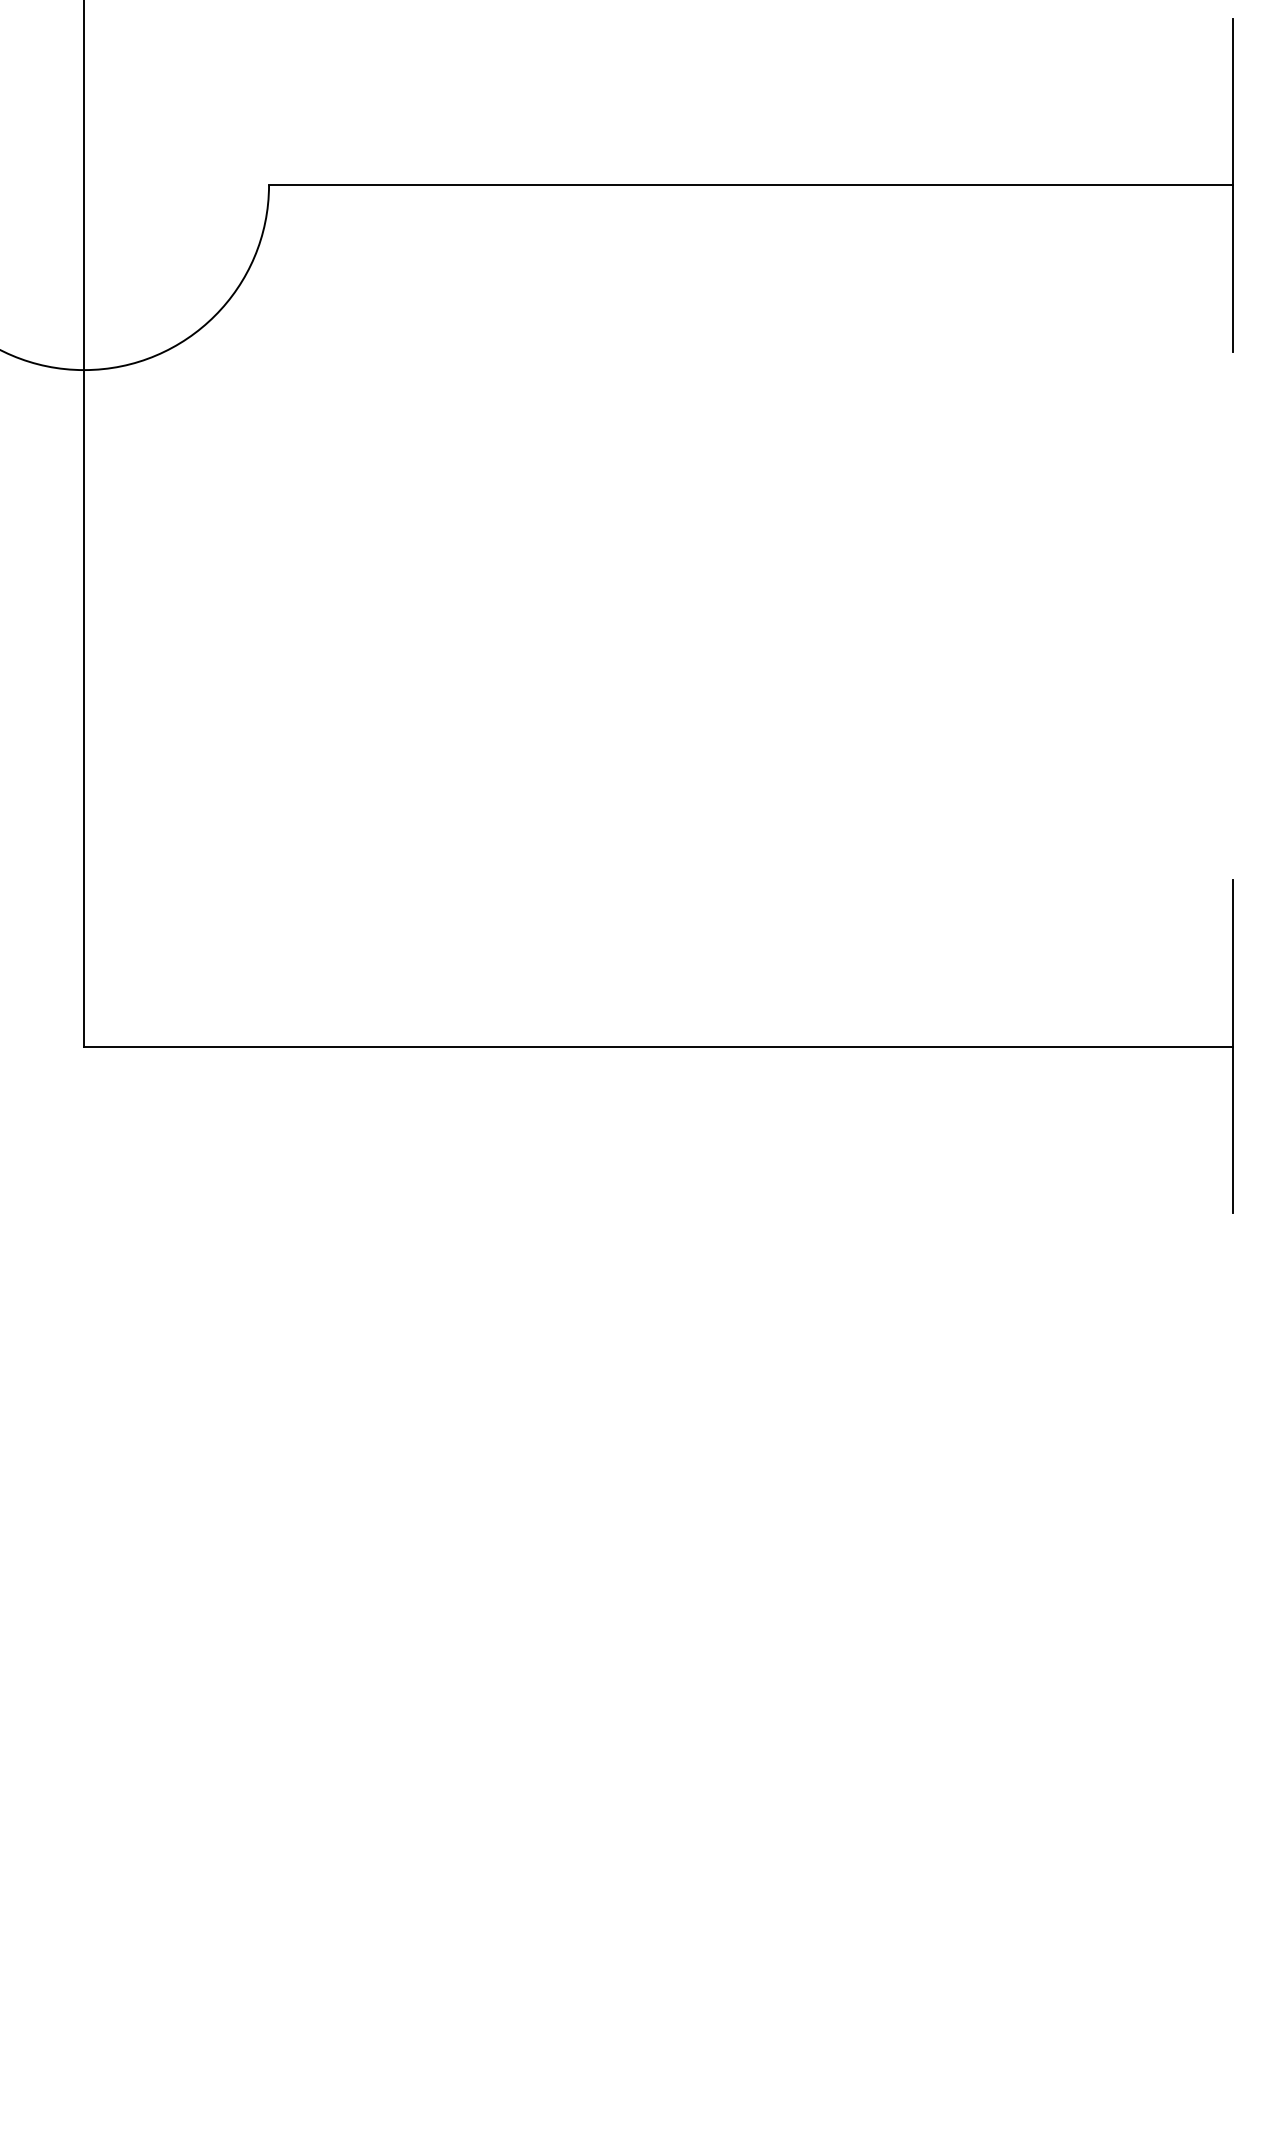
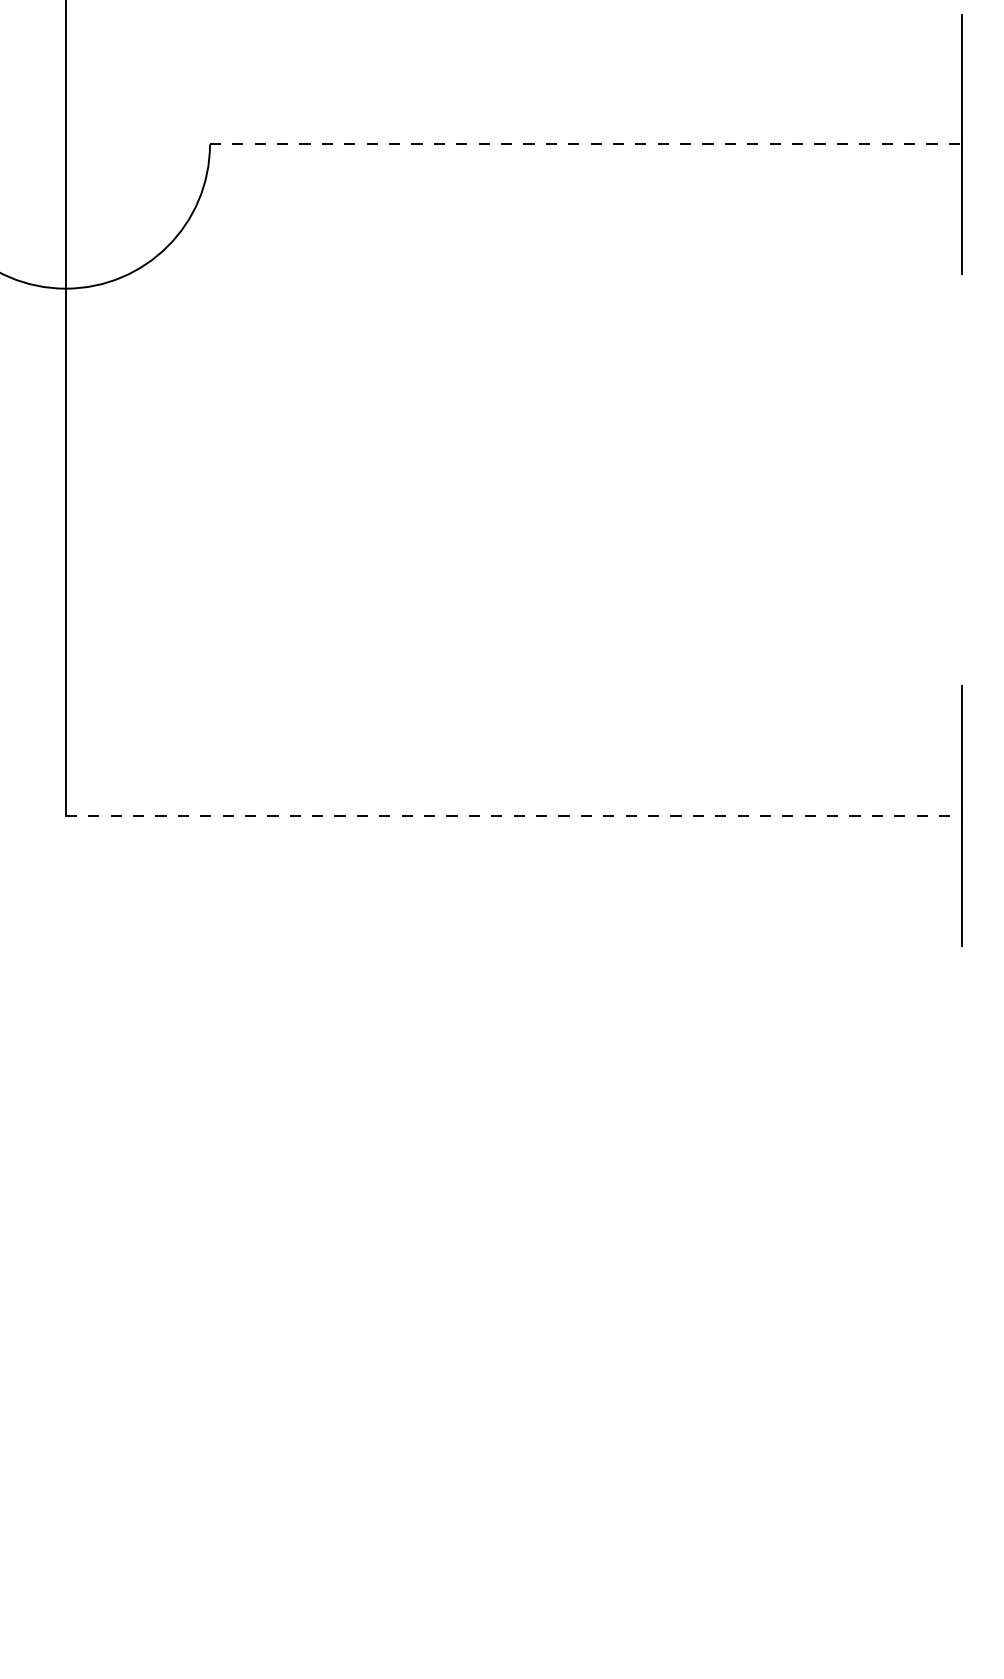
line: (751, 185) -> (586, 144), solid -> dashed
line: (658, 1046) -> (513, 816), solid -> dashed

